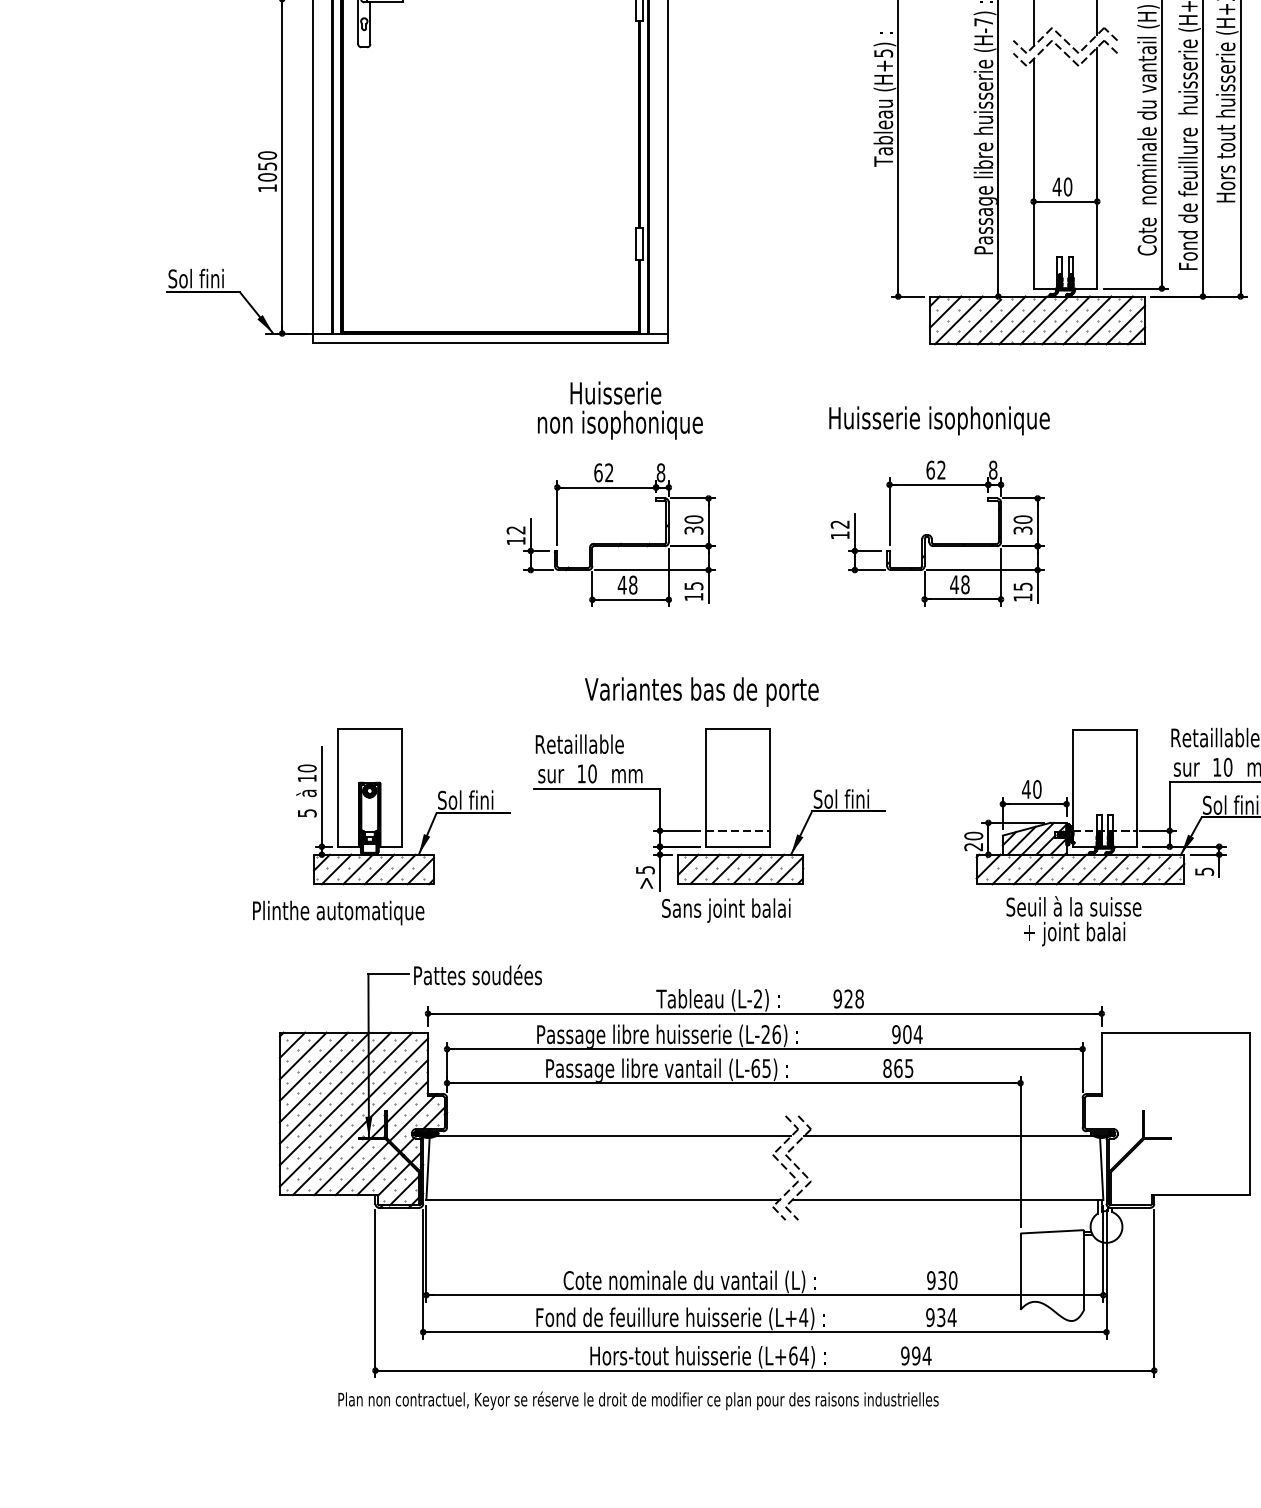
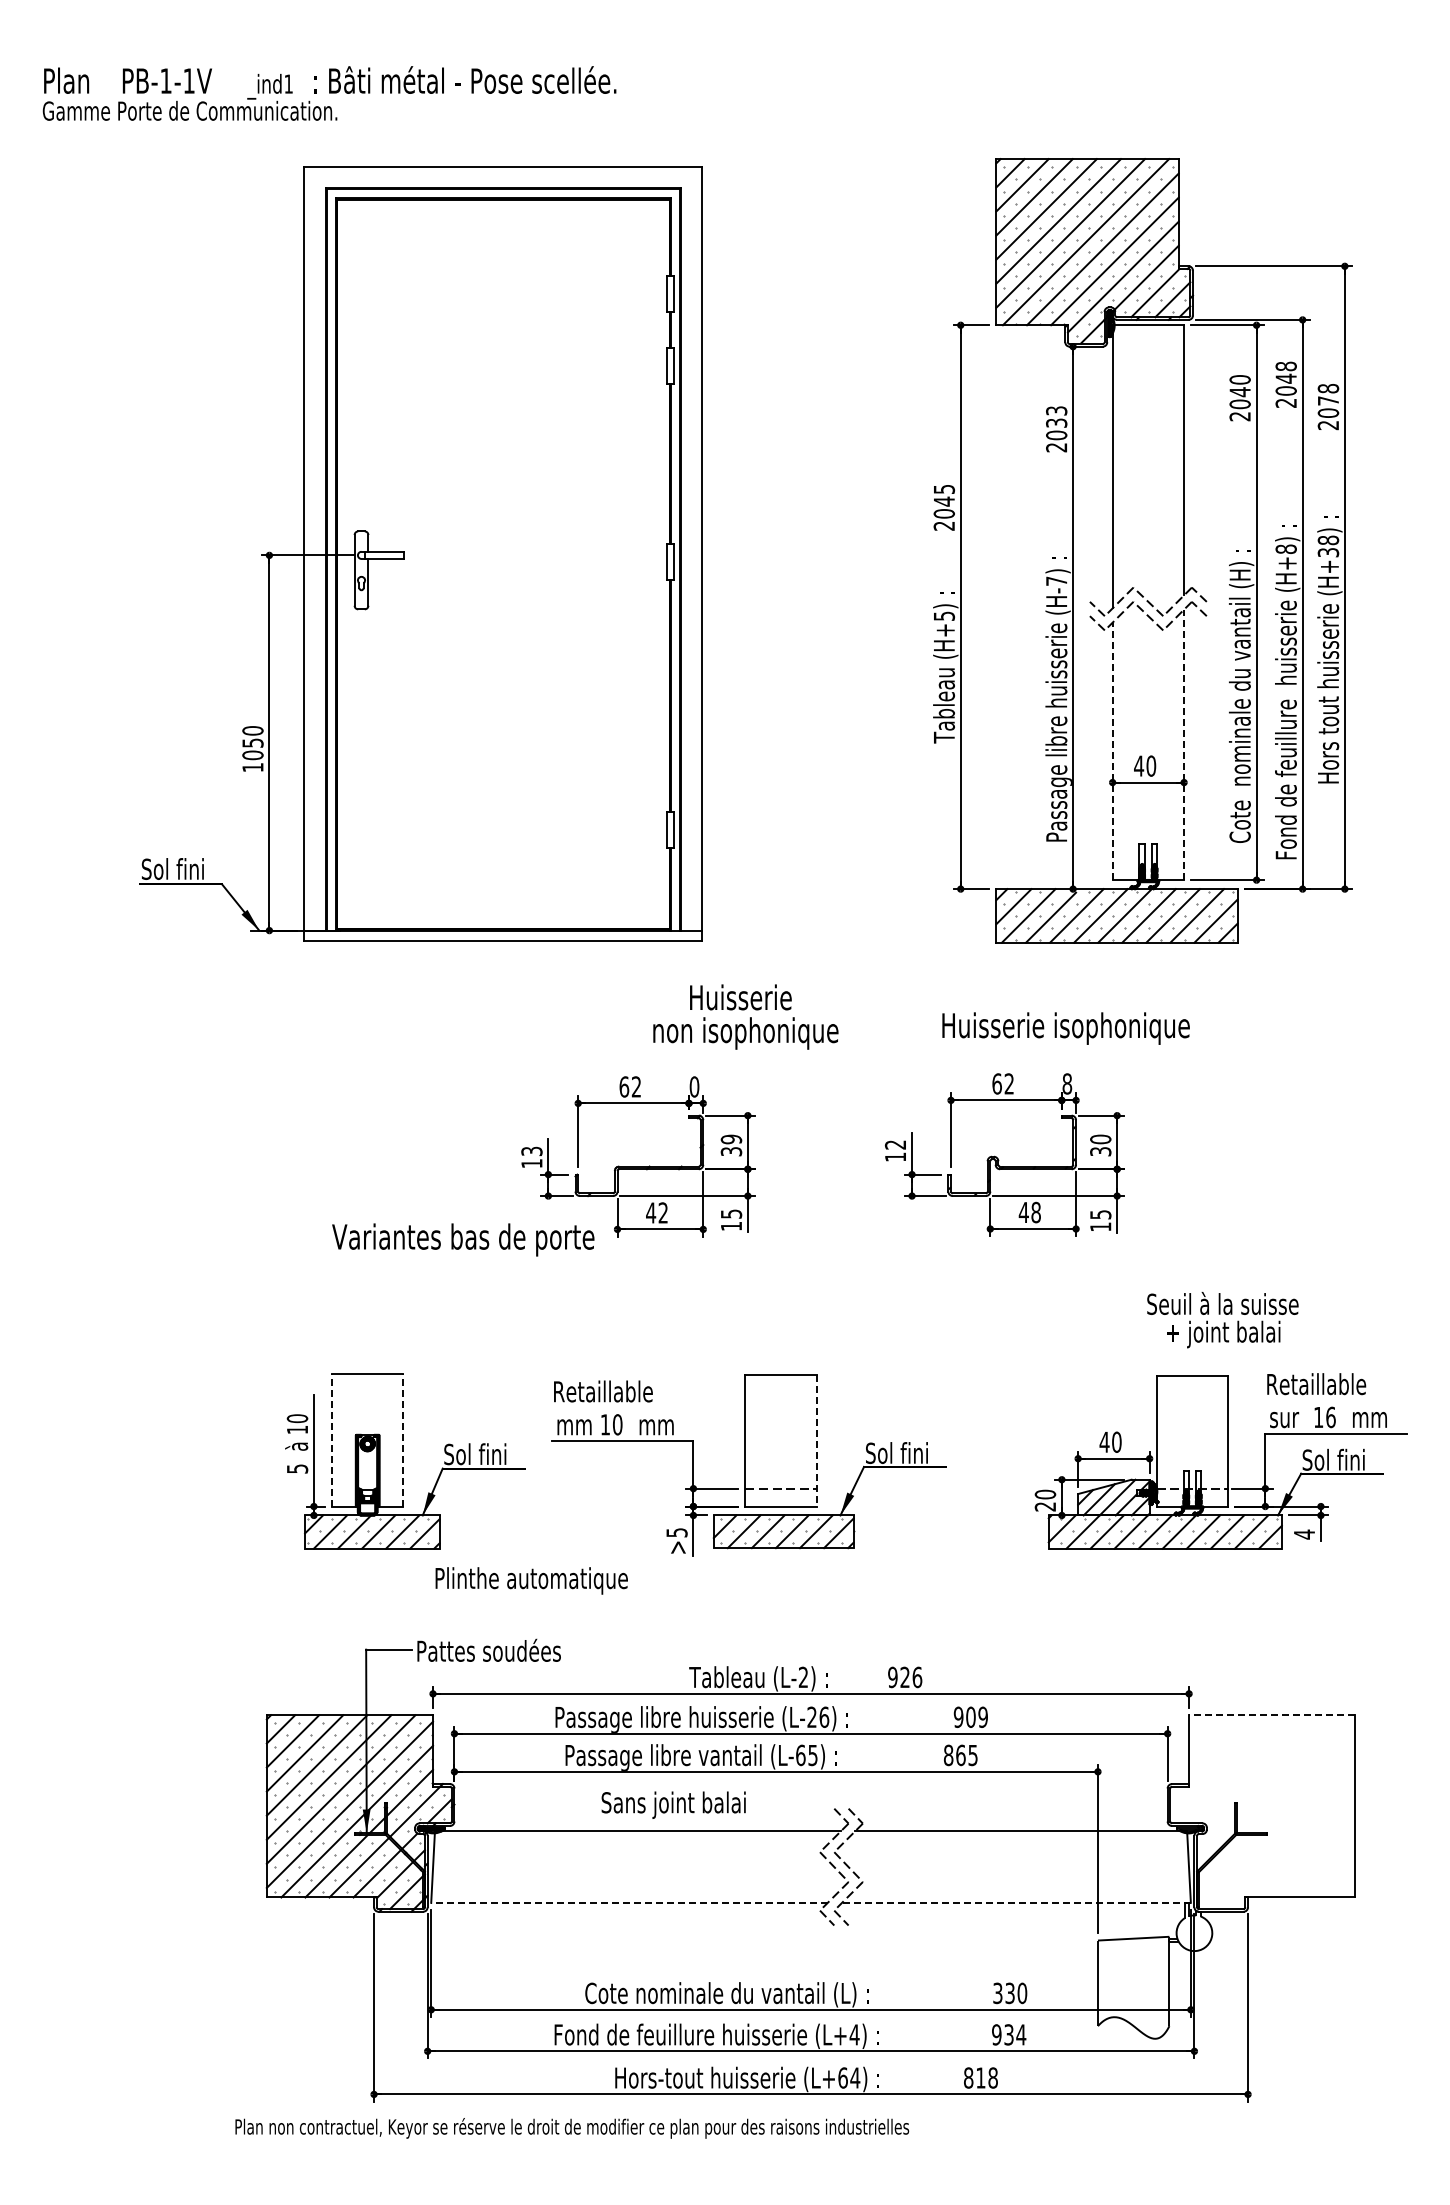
line: (1097, 167) -> (1184, 744), solid -> dashed
line: (1033, 173) -> (1112, 751), solid -> dashed
text: (620, 410) -> (745, 1016), moved
text: (939, 420) -> (1065, 1028), moved
text: (661, 472) -> (694, 1086), 8 -> 0
text: (693, 519) -> (731, 1139), 30 -> 39
text: (515, 529) -> (531, 1150), 12 -> 13
text: (633, 584) -> (663, 1212), 48 -> 42
text: (702, 691) -> (463, 1239), moved
text: (1227, 766) -> (1330, 1416), 10 -> 16
text: (553, 776) -> (573, 1427), sur -> mm
line: (337, 787) -> (331, 1439), solid -> dashed
line: (401, 787) -> (403, 1439), solid -> dashed
line: (769, 788) -> (816, 1441), solid -> dashed
text: (1204, 871) -> (1304, 1534), 5 -> 4
text: (726, 909) -> (673, 1804), moved
text: (338, 912) -> (531, 1580), moved
text: (1073, 921) -> (1222, 1320), moved
text: (859, 998) -> (917, 1676), 928 -> 926
line: (1175, 1032) -> (1271, 1715), solid -> dashed
text: (918, 1033) -> (983, 1716), 904 -> 909
line: (603, 1199) -> (629, 1902), solid -> dashed
line: (947, 1199) -> (1015, 1902), solid -> dashed
text: (931, 1279) -> (997, 1992), 930 -> 330
text: (915, 1355) -> (980, 2077), 994 -> 818
text: (638, 1400) -> (572, 2128), moved

